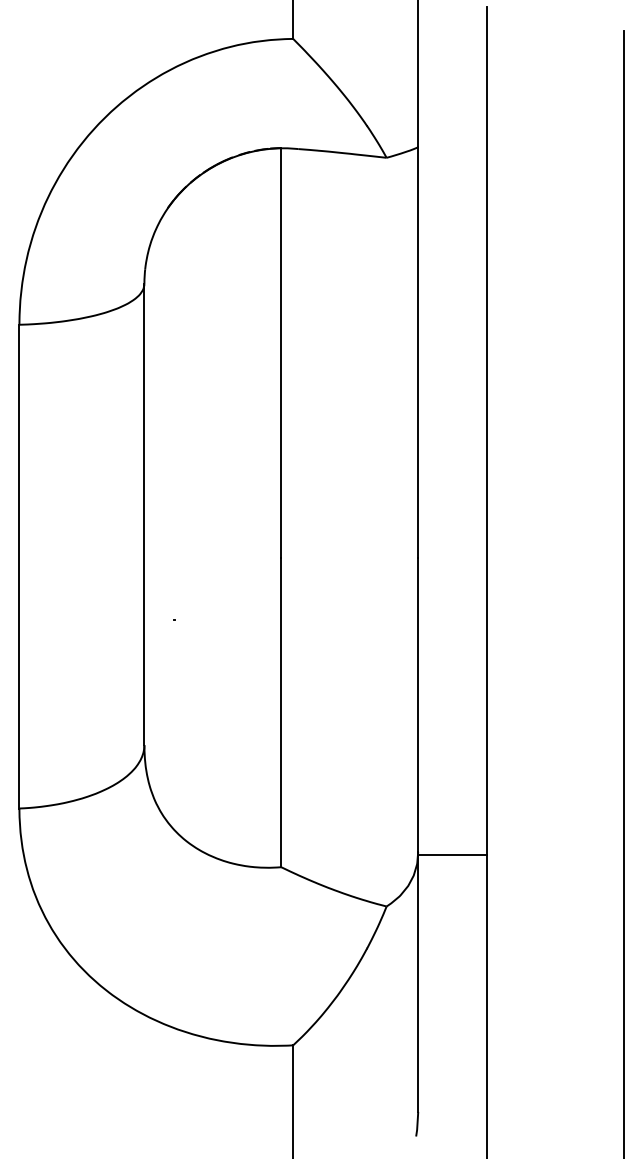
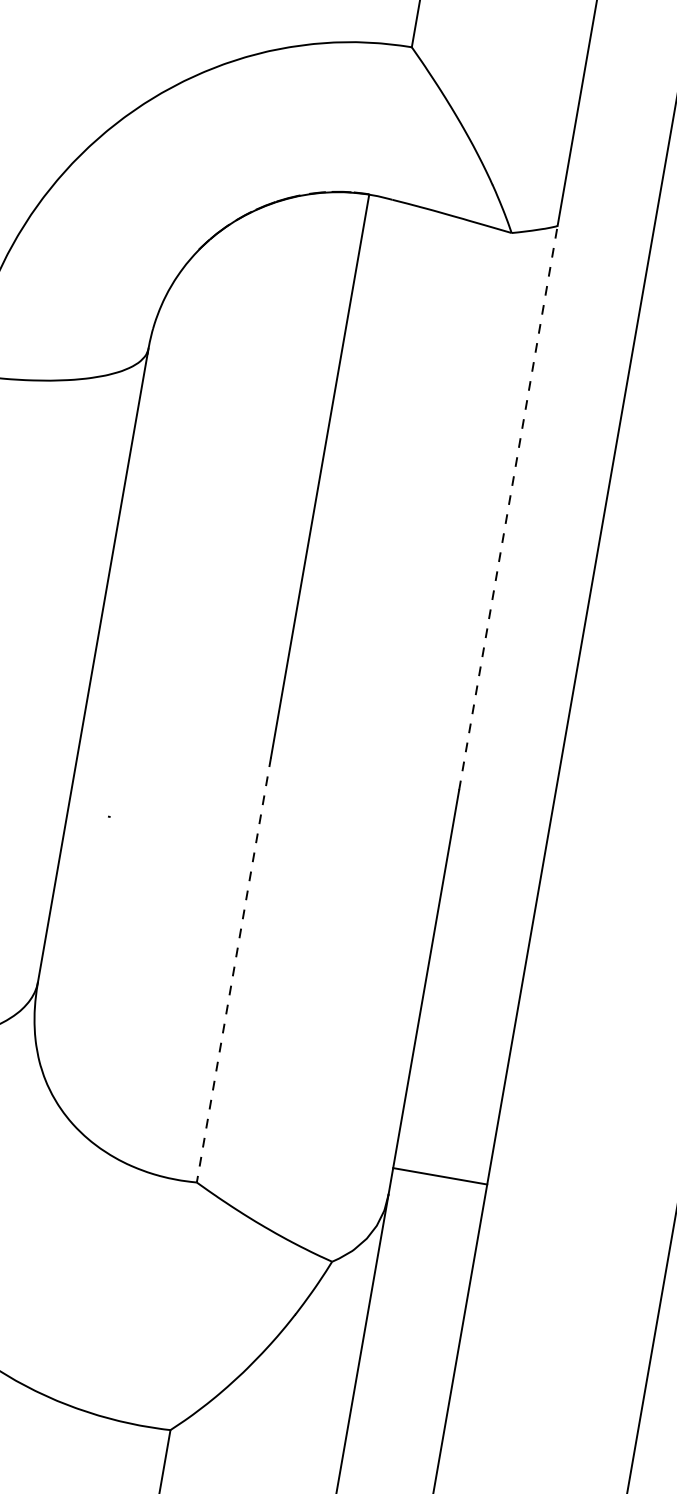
line: (418, 352) -> (508, 508), solid -> dashed
line: (281, 712) -> (234, 969), solid -> dashed
line: (452, 854) -> (440, 1175), moved

